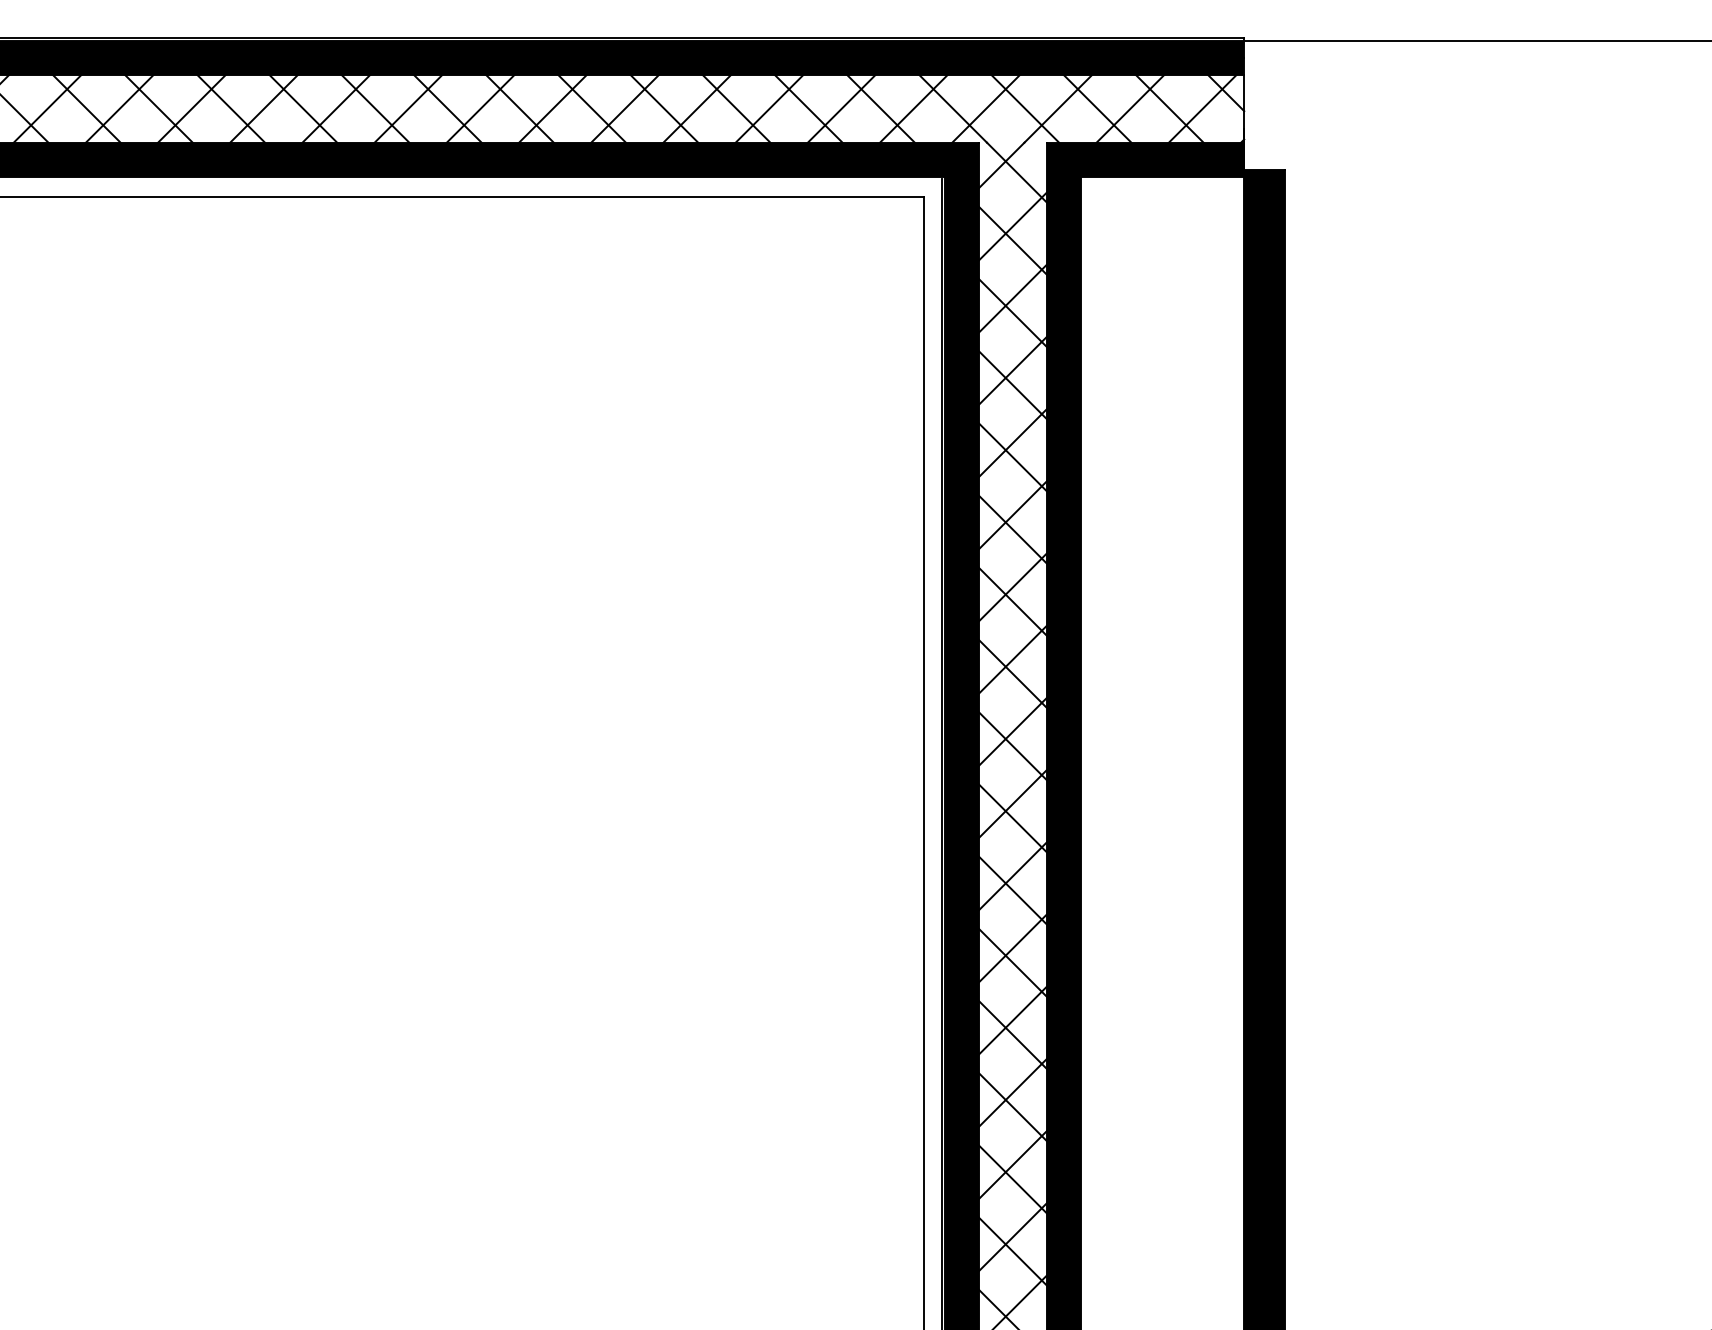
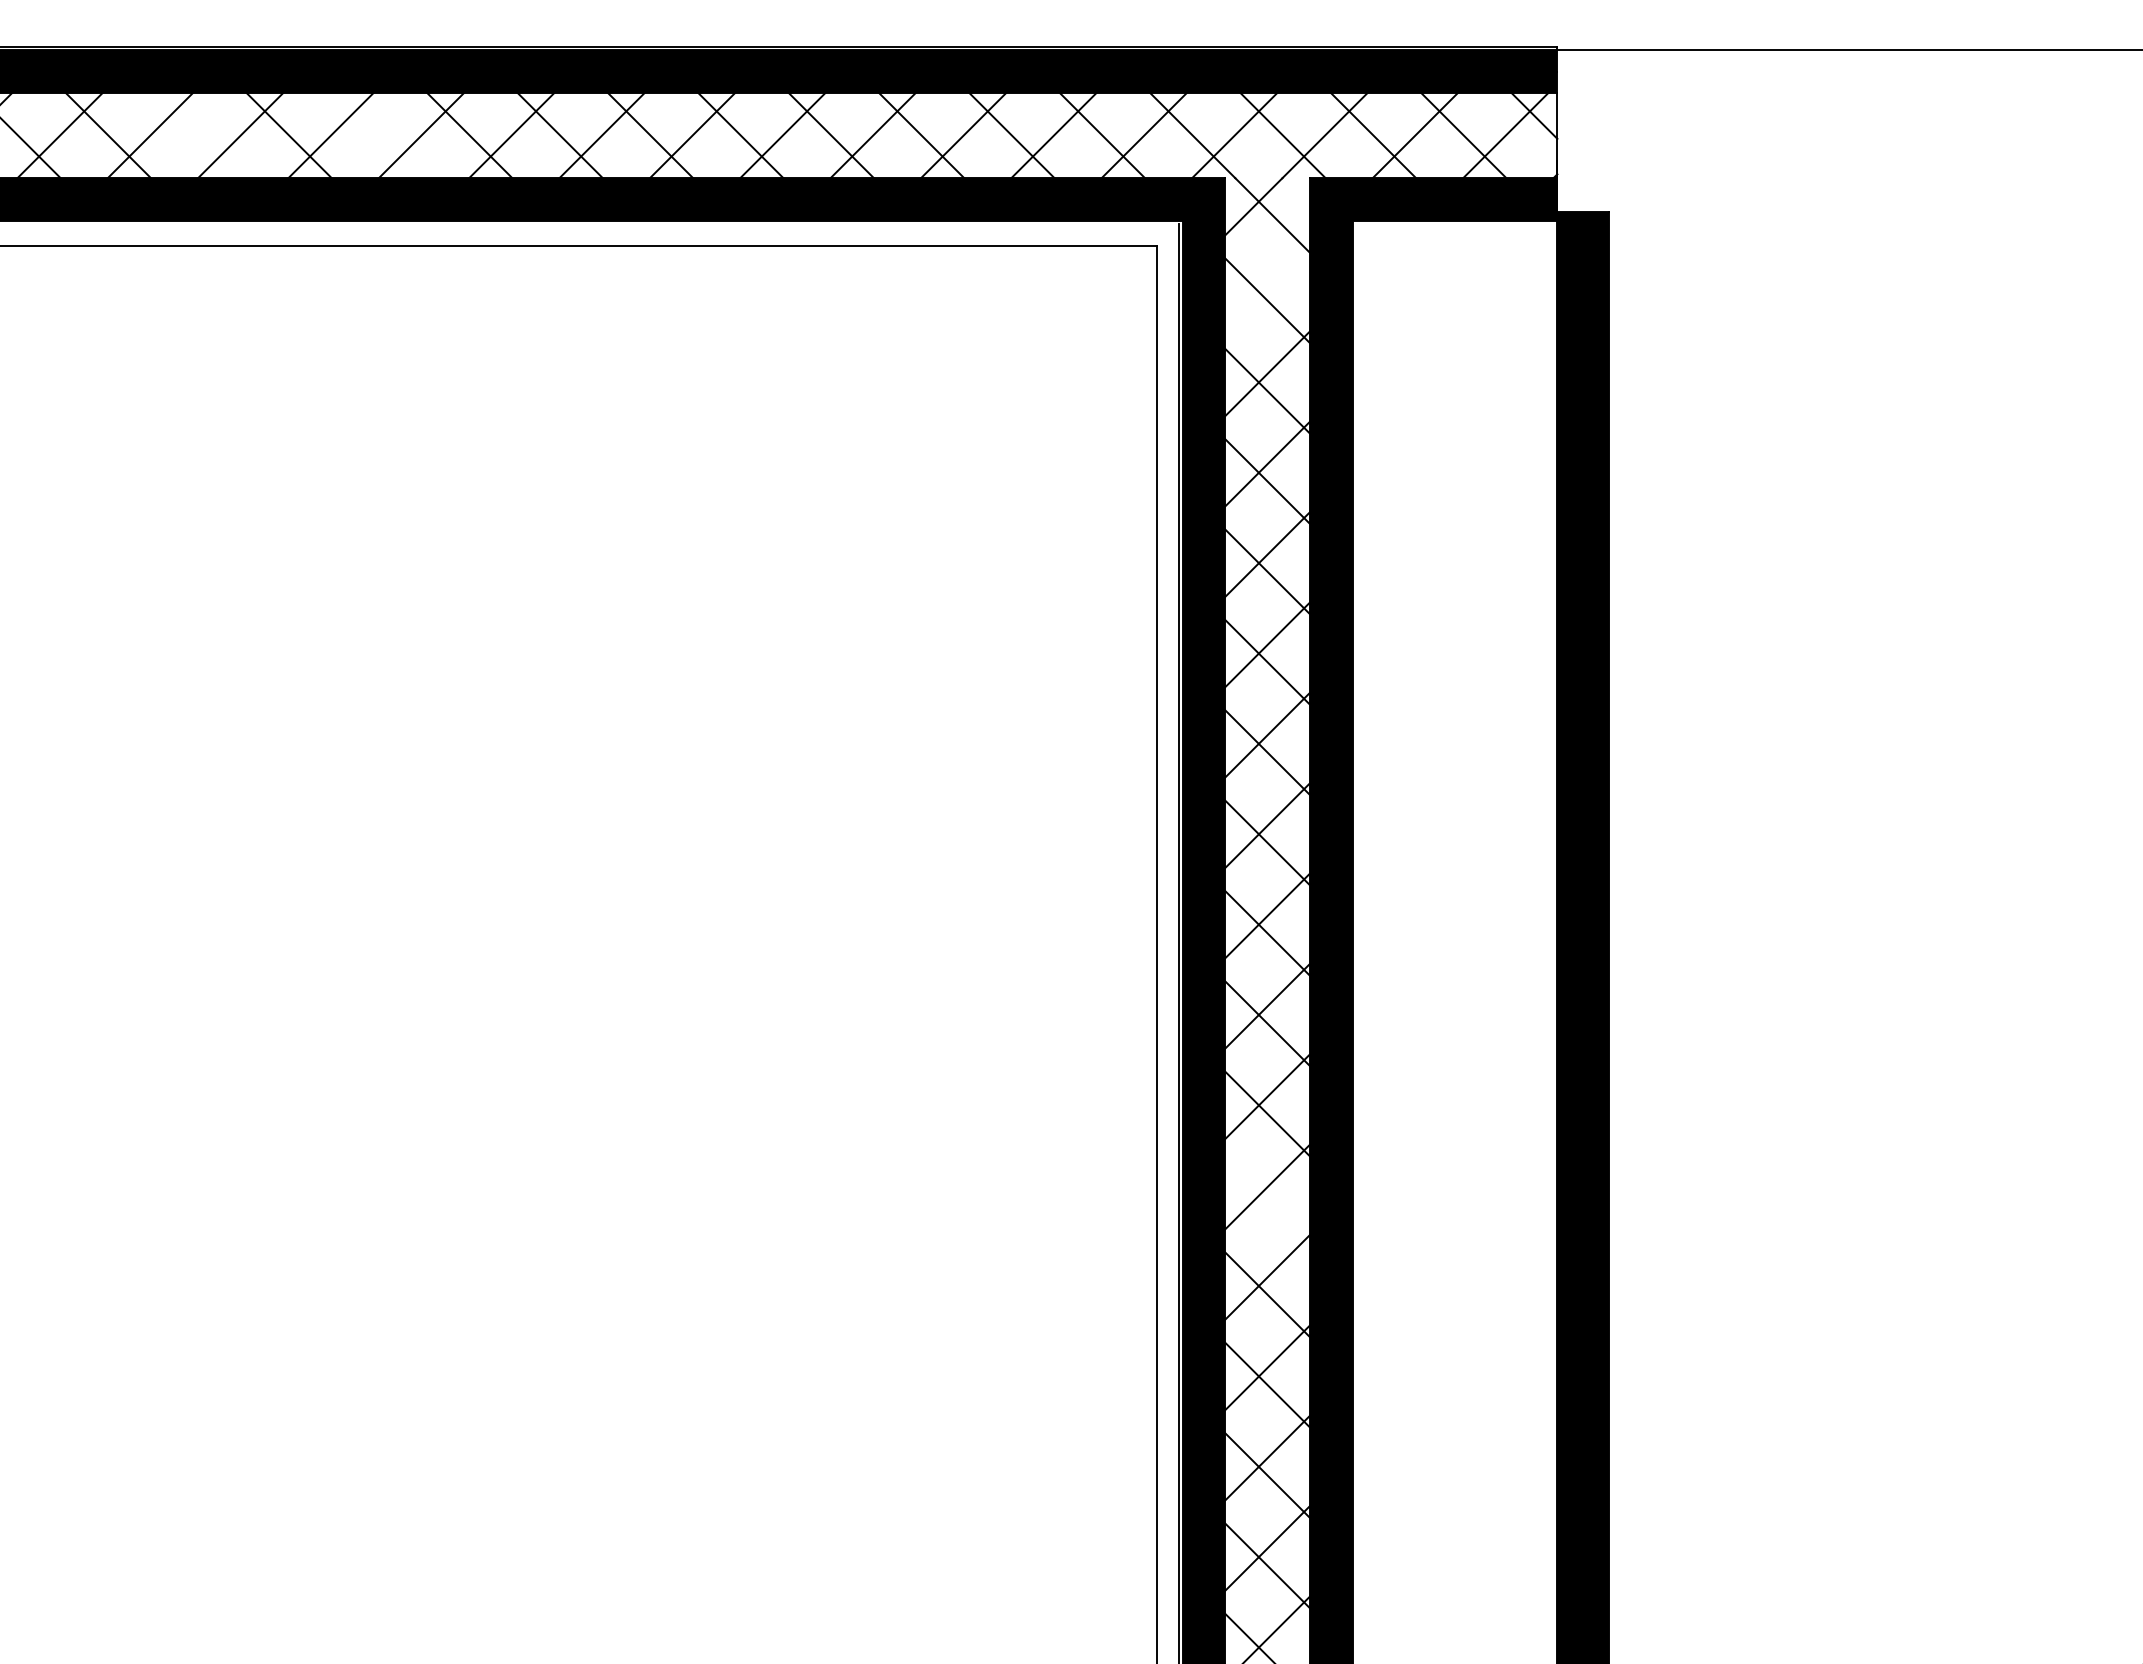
line: (158, 108) -> (198, 135), removed
line: (303, 108) -> (379, 135), removed
line: (1012, 225) -> (1267, 282), removed
line: (1012, 962) -> (1267, 1204), removed

